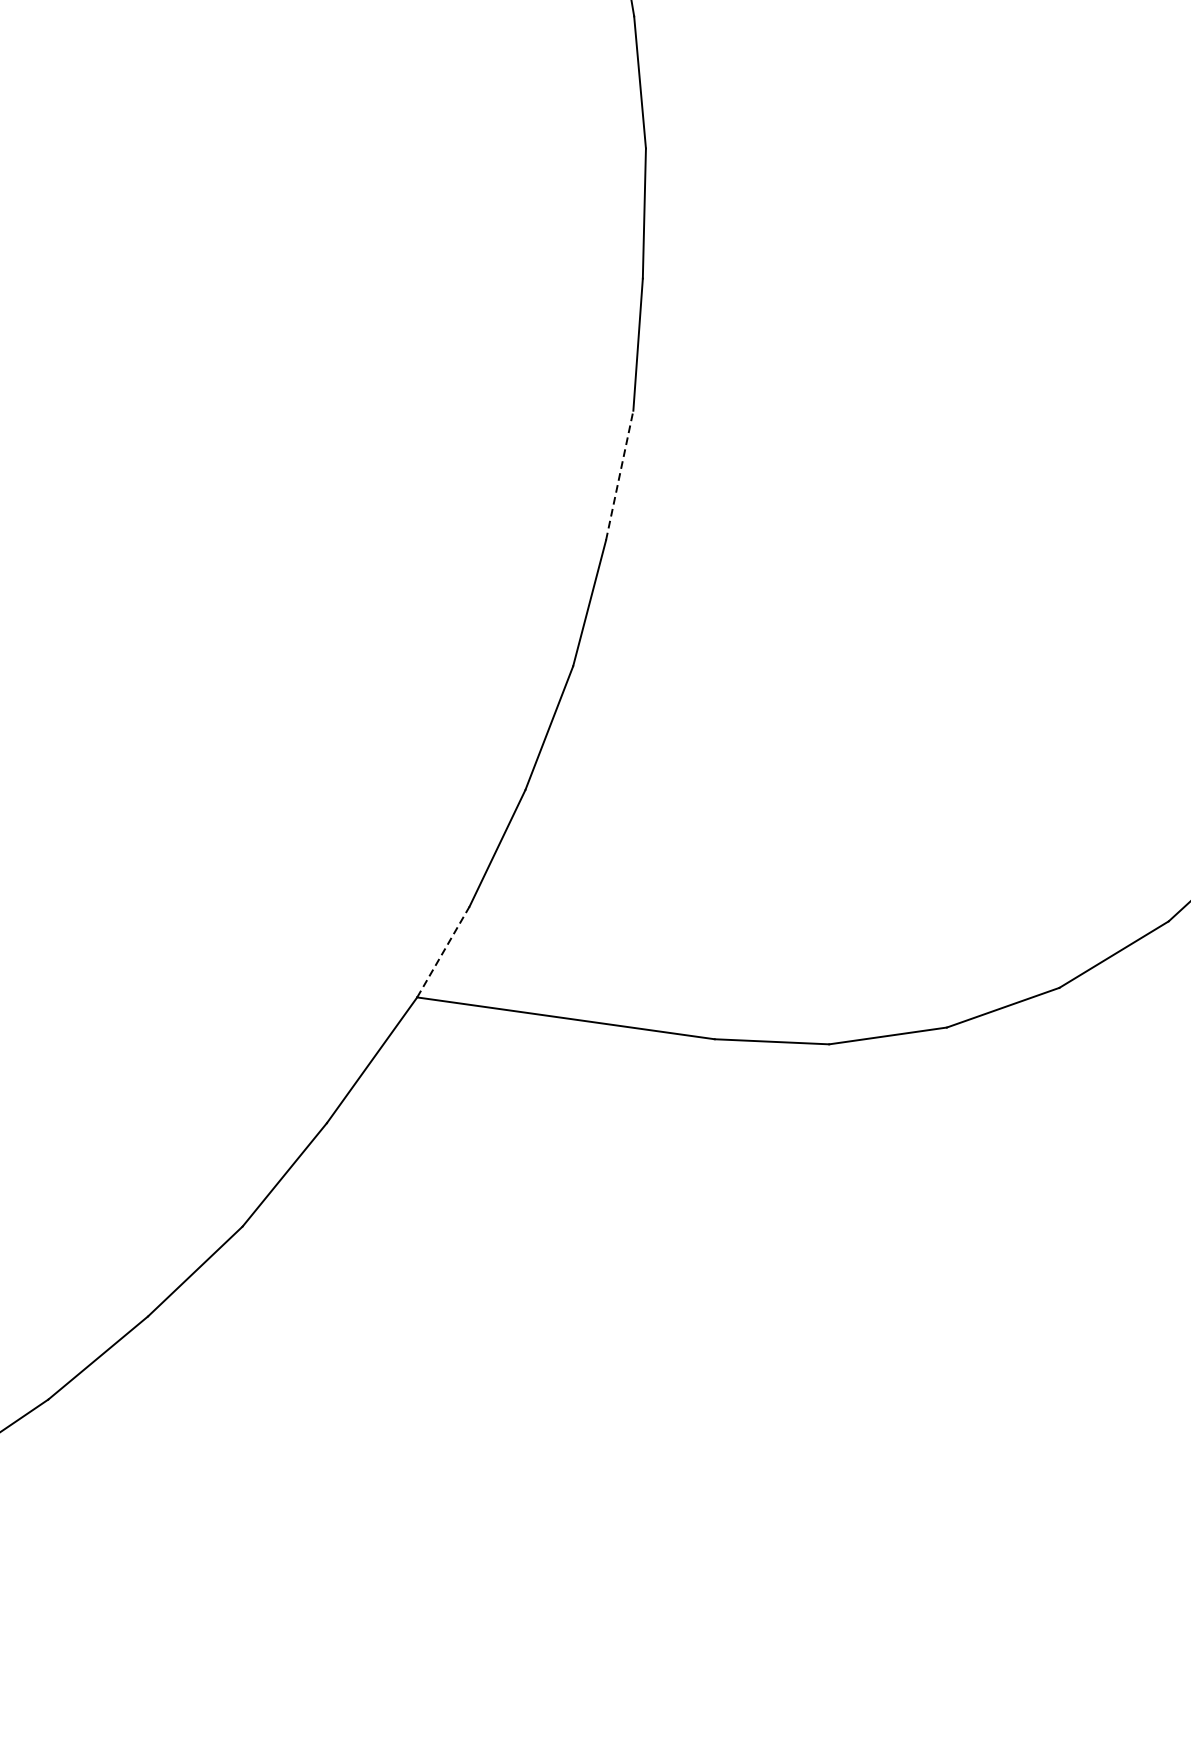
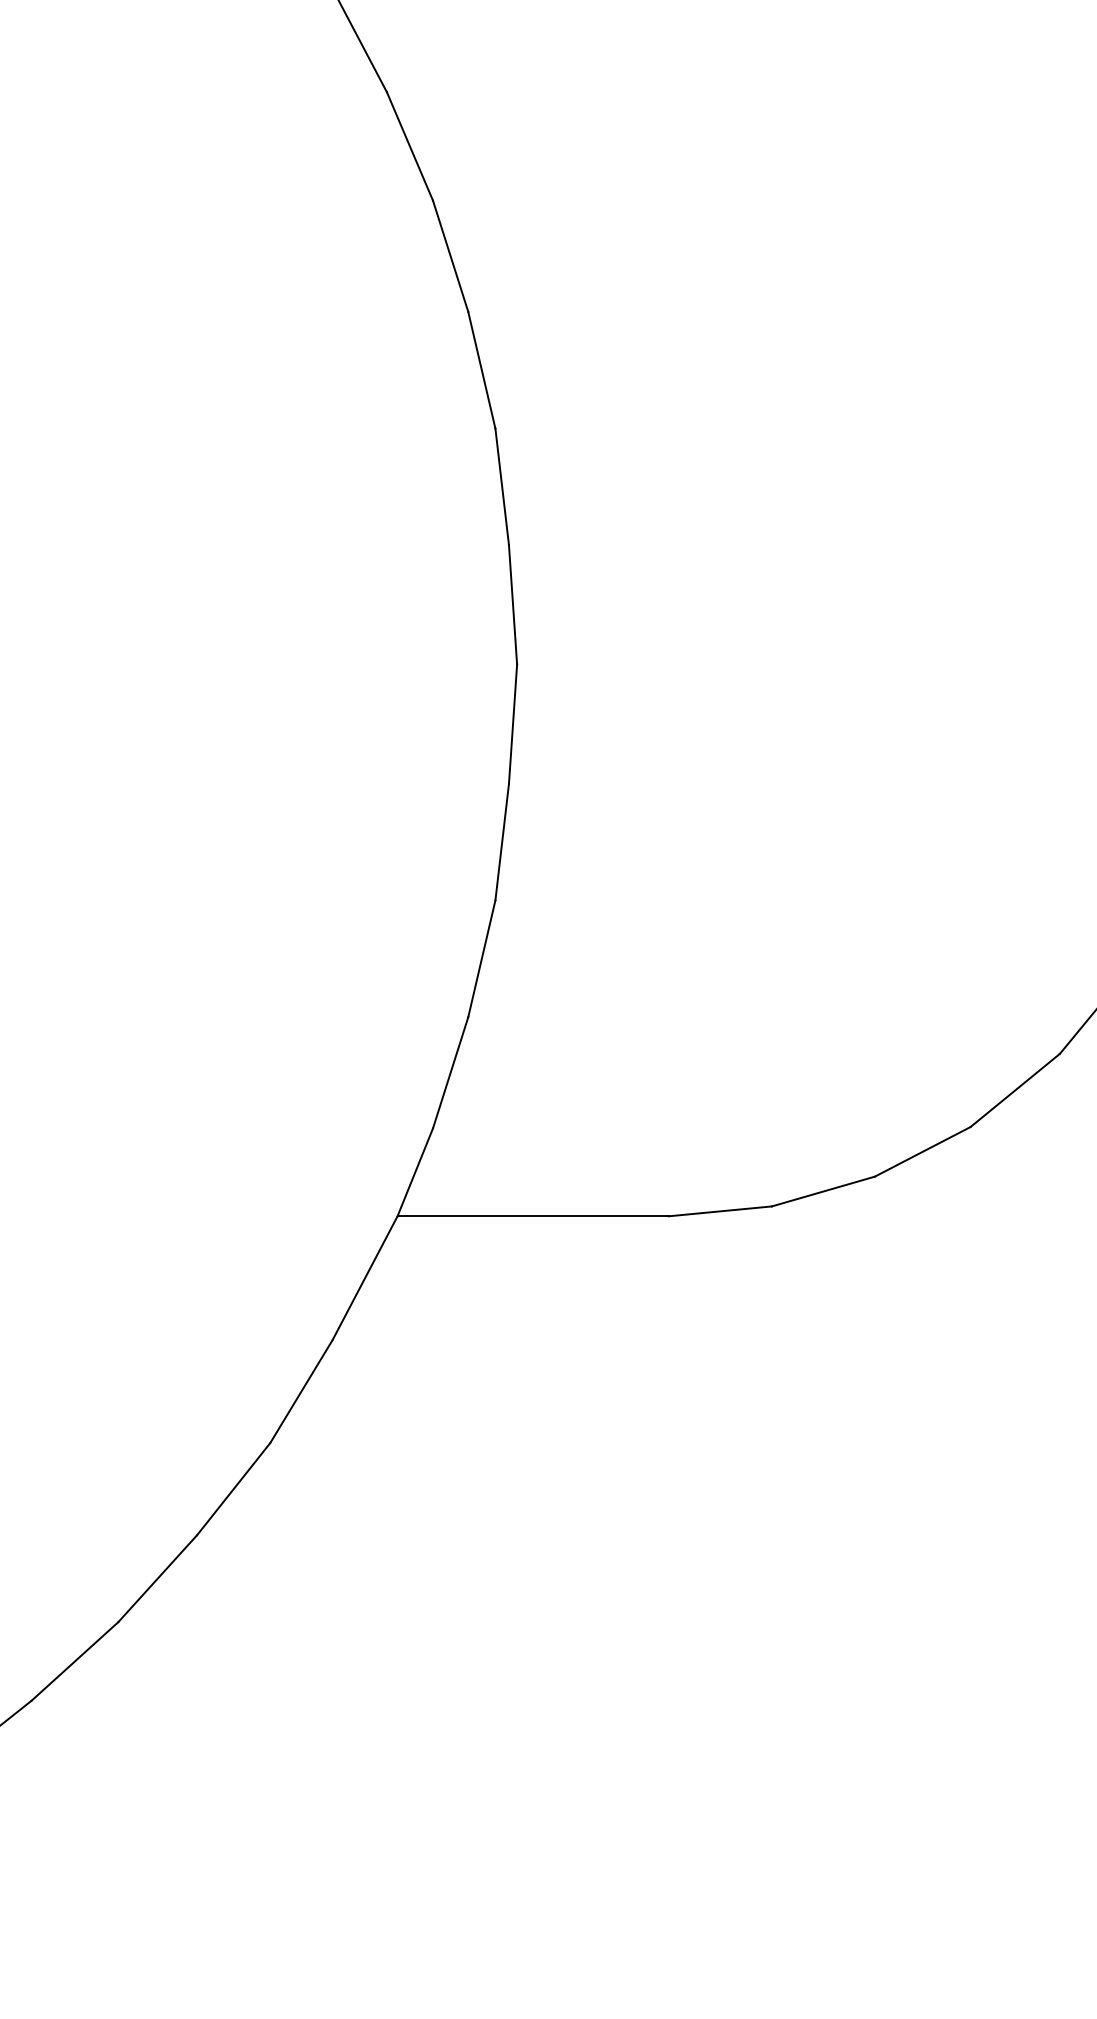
line: (620, 475) -> (513, 724), dashed -> solid
line: (443, 951) -> (415, 1171), dashed -> solid

